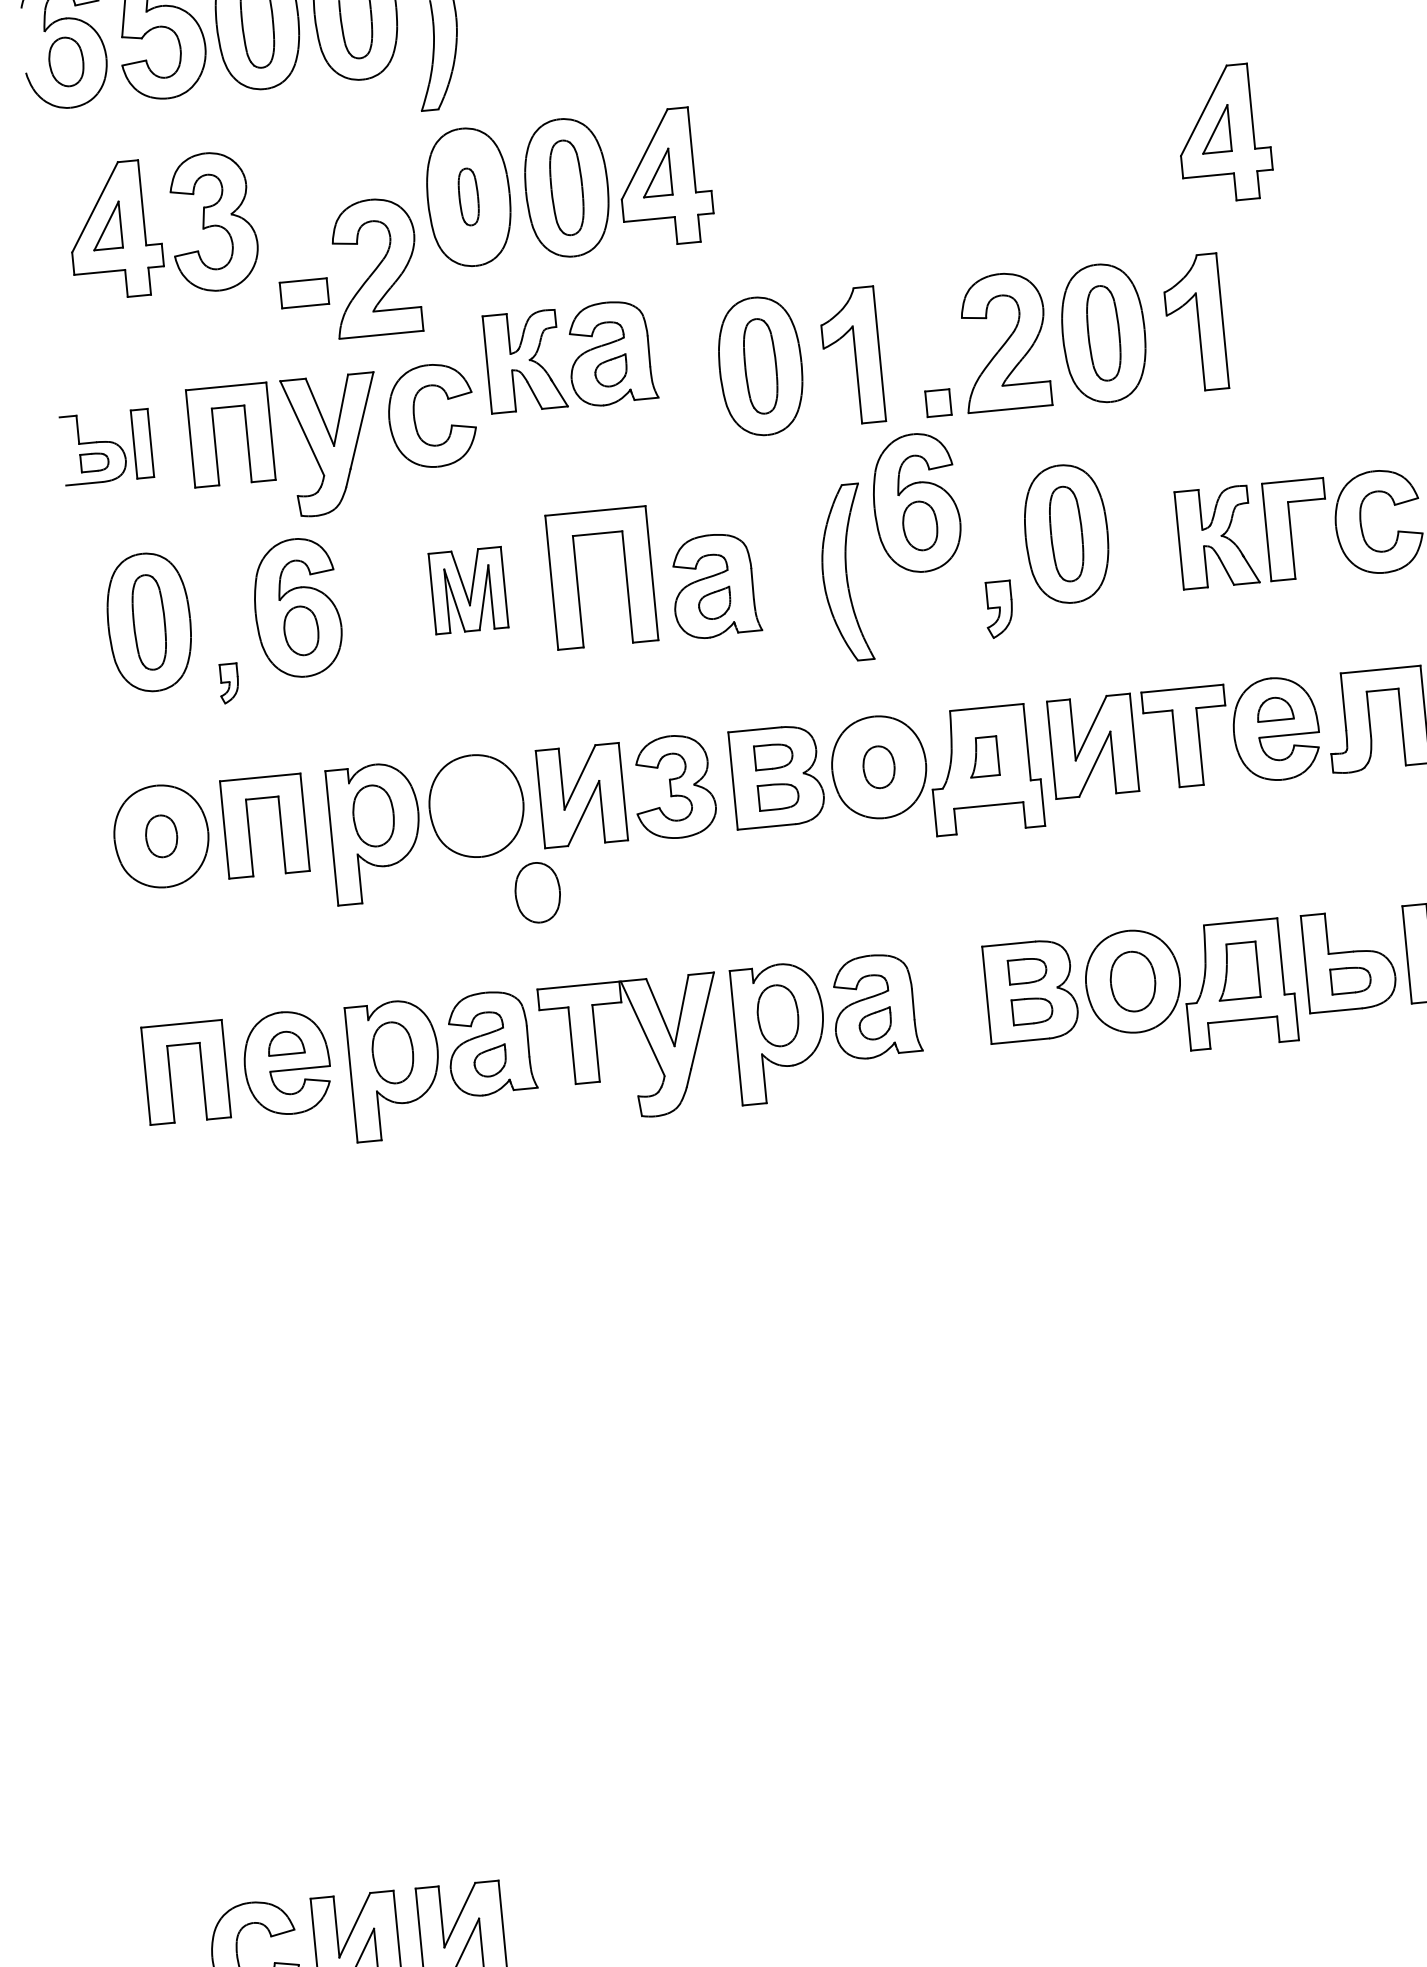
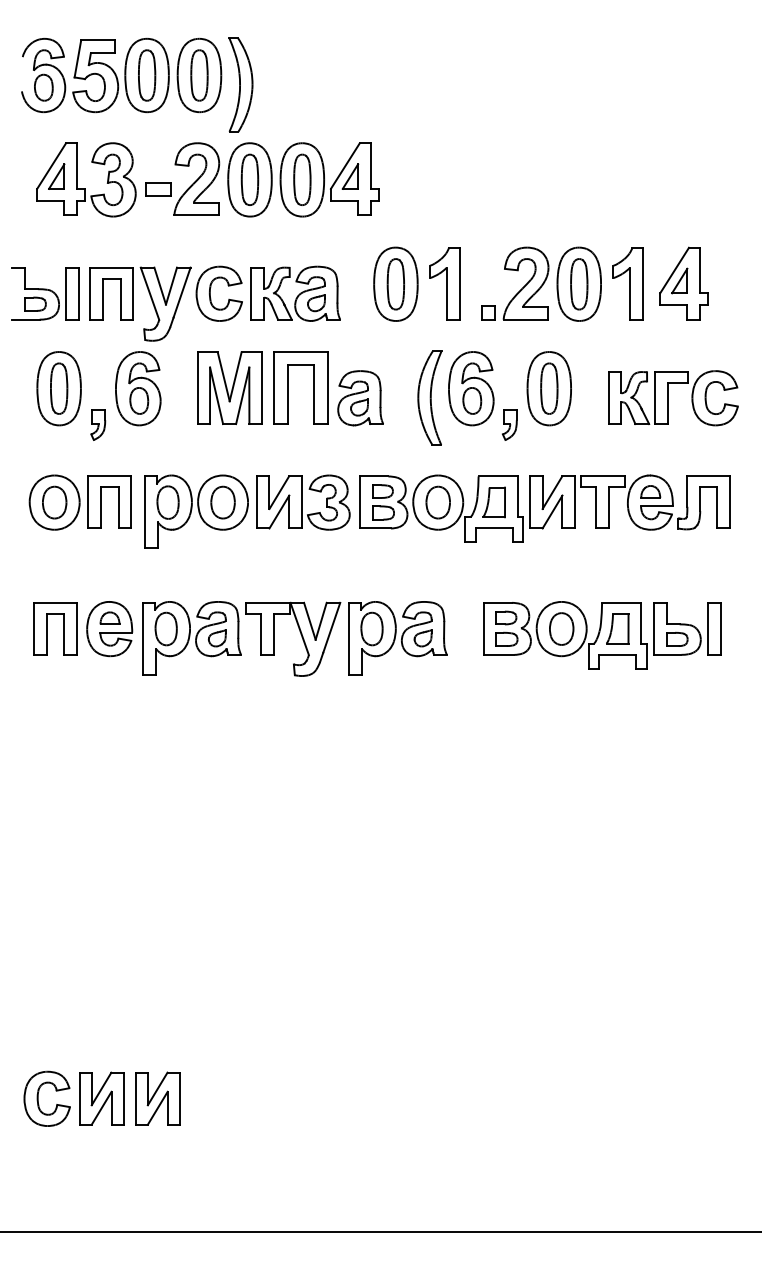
part: (1222, 133) -> (683, 283), moved
part: (467, 196) -> (249, 179), size x1.67
part: (364, 280) -> (190, 185), moved
part: (570, 356) -> (295, 293), moved
part: (106, 446) -> (45, 293), size x1.43
part: (916, 502) -> (471, 388), moved
part: (467, 589) -> (229, 387), size x1.67
part: (229, 682) -> (98, 424), size x1.43
part: (982, 757) -> (493, 502), size x1.43
part: (877, 767) -> (437, 502), size x1.43
part: (161, 836) -> (54, 502), size x1.43
part: (536, 892) -> (222, 502), moved

